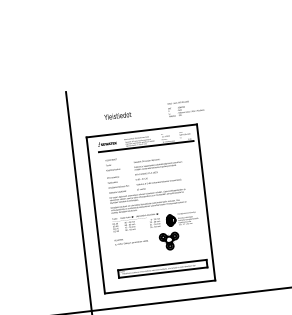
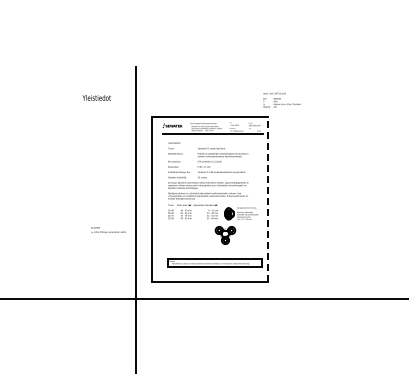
text: (185, 107) -> (281, 99), moved
text: (117, 115) -> (96, 97), moved
line: (206, 202) -> (268, 199), solid -> dashed
text: (131, 241) -> (108, 230), moved

